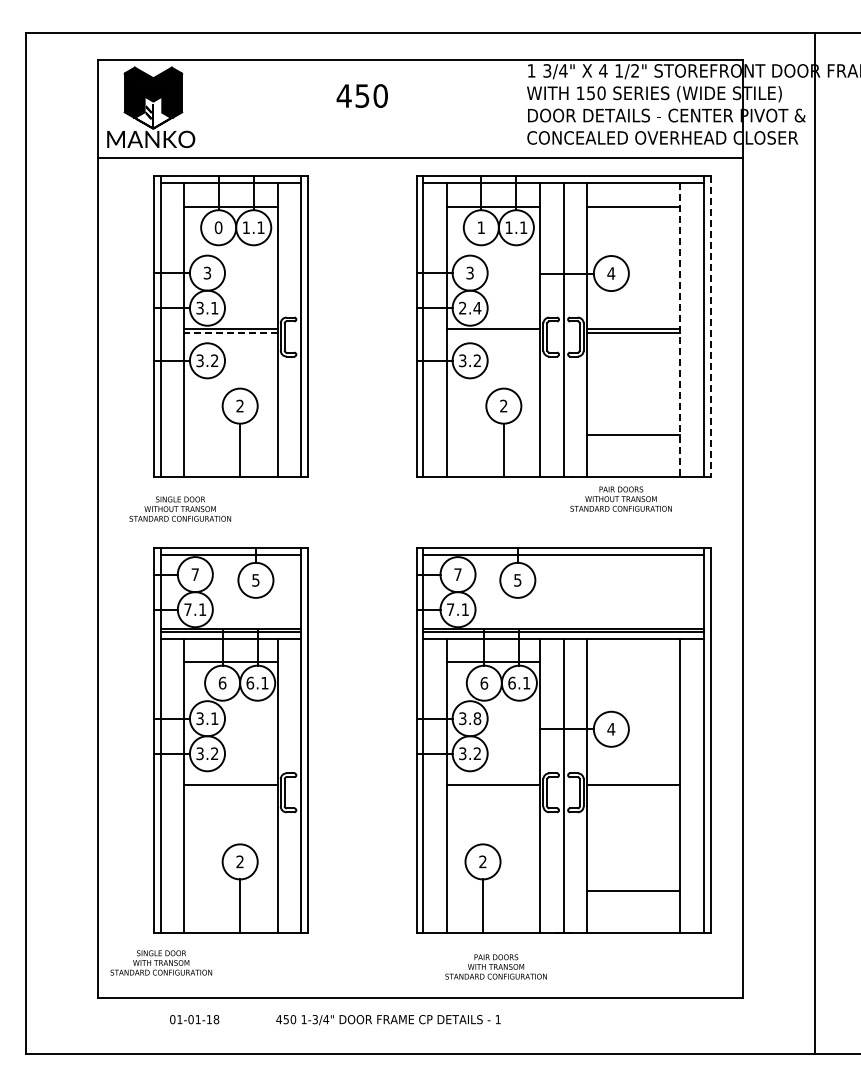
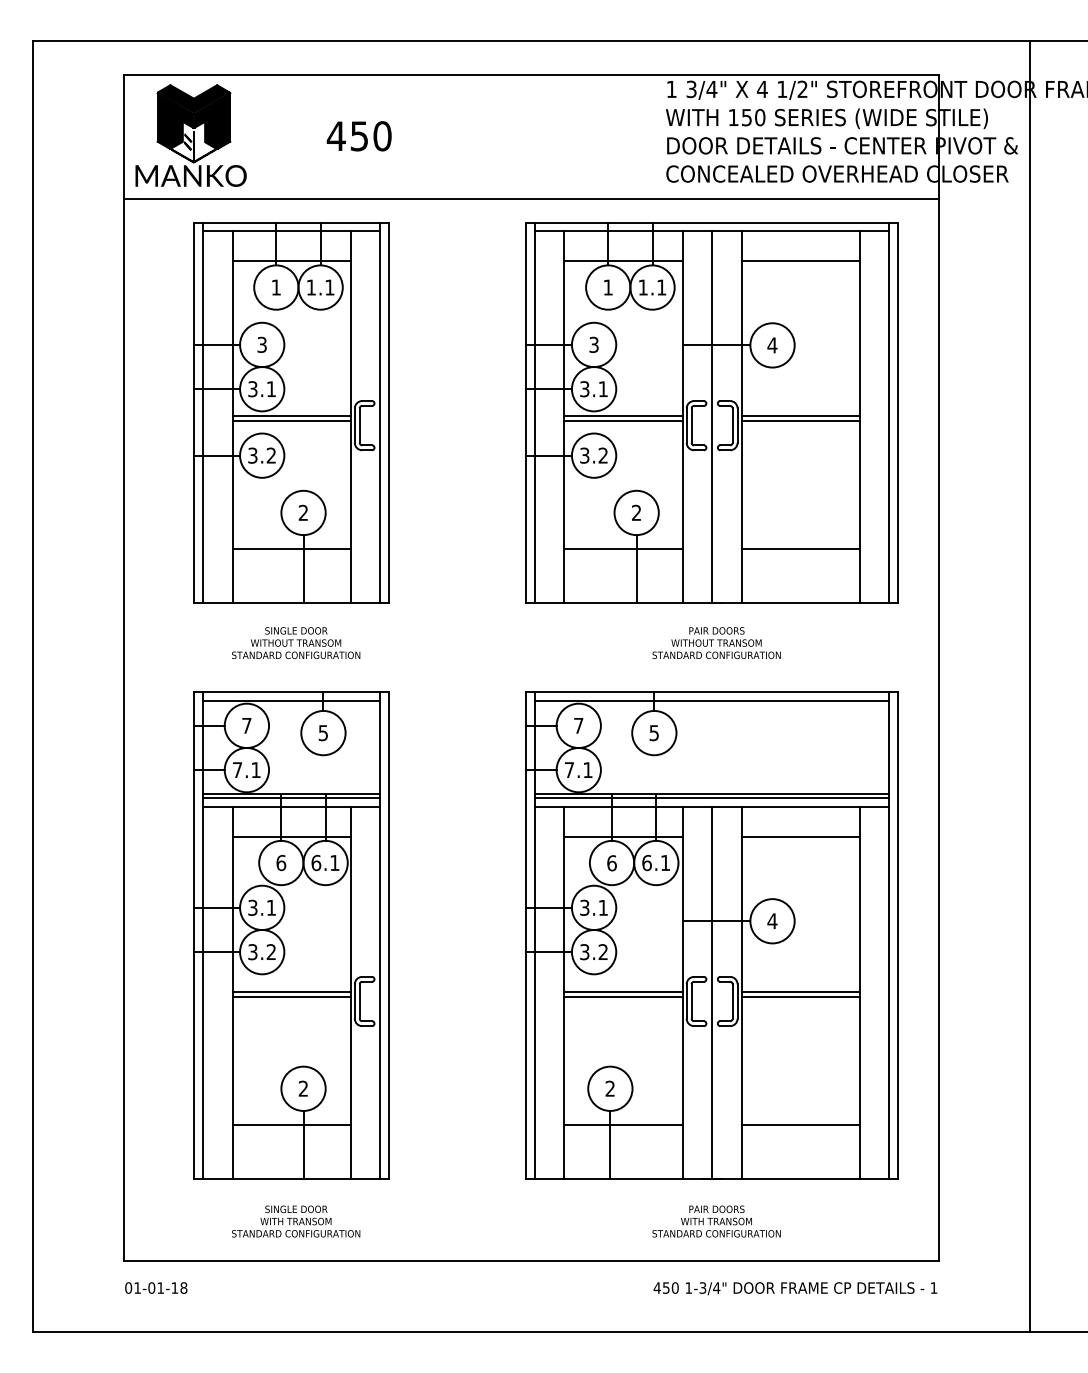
text: (361, 95) -> (358, 135), moved
text: (218, 227) -> (276, 287), 0 -> 1
text: (470, 308) -> (594, 389), 2.4 -> 3.1
line: (710, 326) -> (897, 412), dashed -> solid
line: (680, 330) -> (859, 417), dashed -> solid
line: (230, 333) -> (291, 421), dashed -> solid
line: (493, 333) -> (623, 421), added
line: (230, 434) -> (291, 548), added
line: (493, 434) -> (623, 548), added
text: (620, 498) -> (715, 642), moved
text: (180, 508) -> (296, 642), moved
line: (633, 662) -> (800, 836), added
text: (477, 718) -> (603, 907), 3.8 -> 3.1
line: (230, 788) -> (291, 996), added
line: (493, 788) -> (623, 996), added
line: (633, 788) -> (800, 996), added
line: (230, 890) -> (291, 1124), added
line: (493, 890) -> (623, 1124), added
text: (161, 962) -> (296, 1220), moved
text: (495, 966) -> (715, 1220), moved
text: (194, 1019) -> (156, 1287), moved
text: (388, 1020) -> (795, 1289), moved

